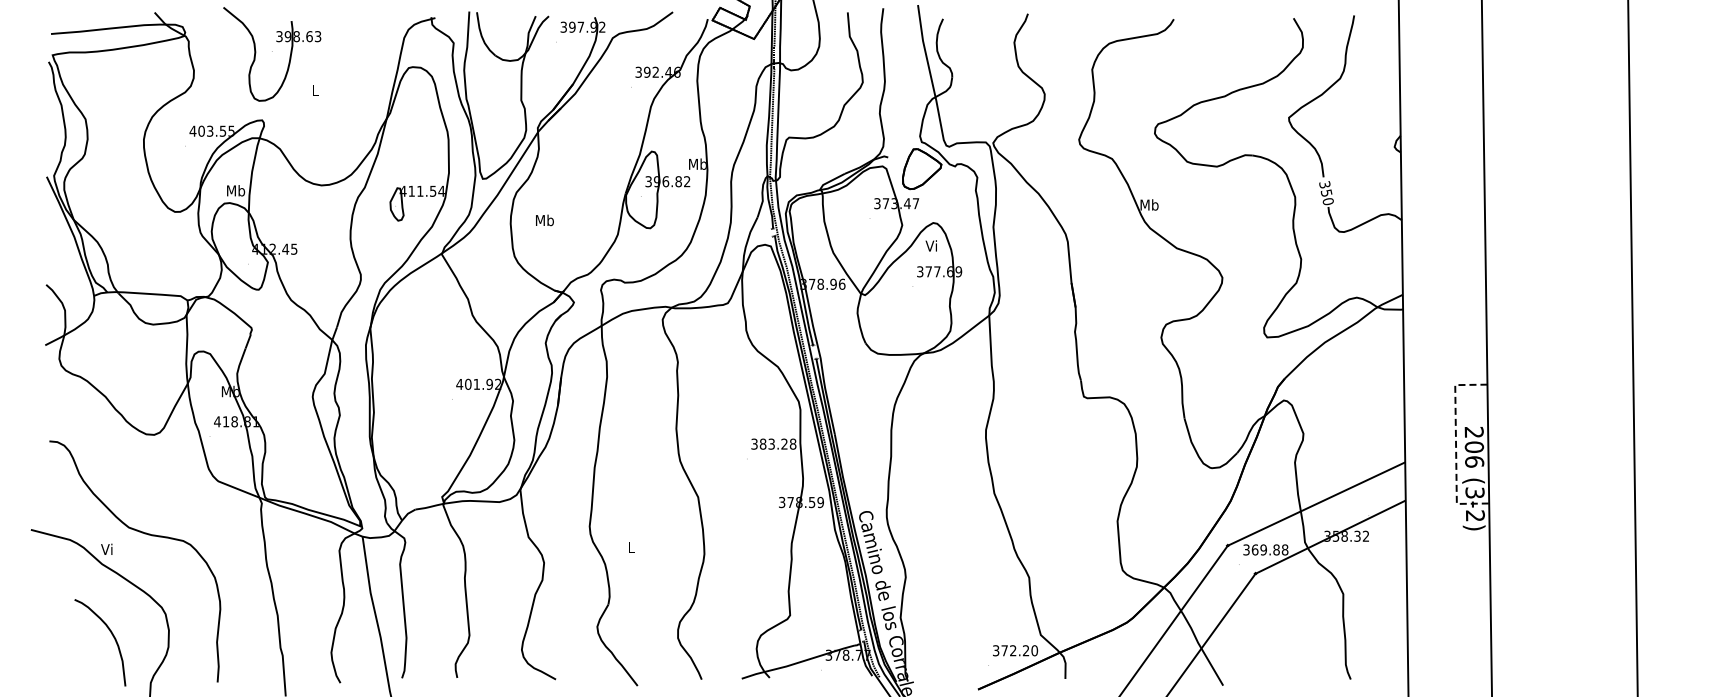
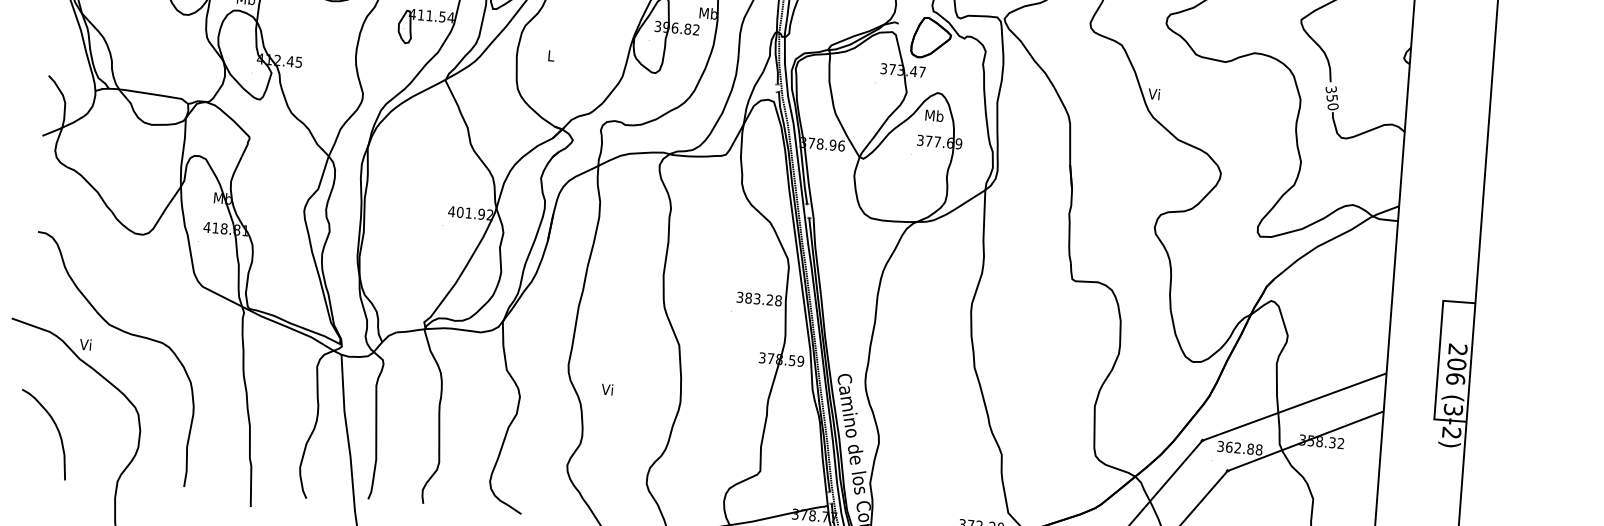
text: (1149, 204) -> (1154, 93), Mb -> Vi
text: (544, 220) -> (550, 55), Mb -> L
text: (932, 245) -> (935, 115), Vi -> Mb
line: (1456, 445) -> (1439, 361), dashed -> solid
text: (630, 547) -> (607, 389), L -> Vi
text: (1263, 549) -> (1237, 447), 369.88 -> 362.88
curve: (112, 636) -> (56, 429), moved

